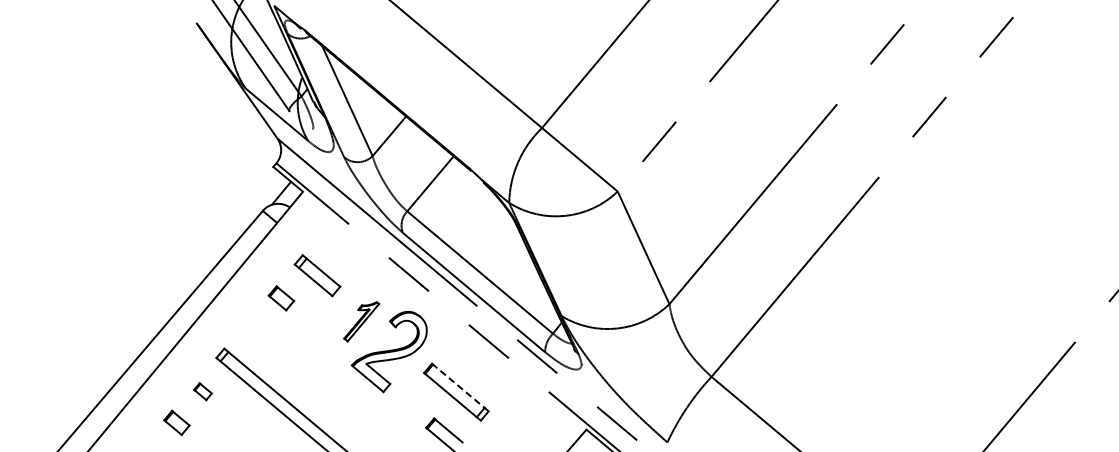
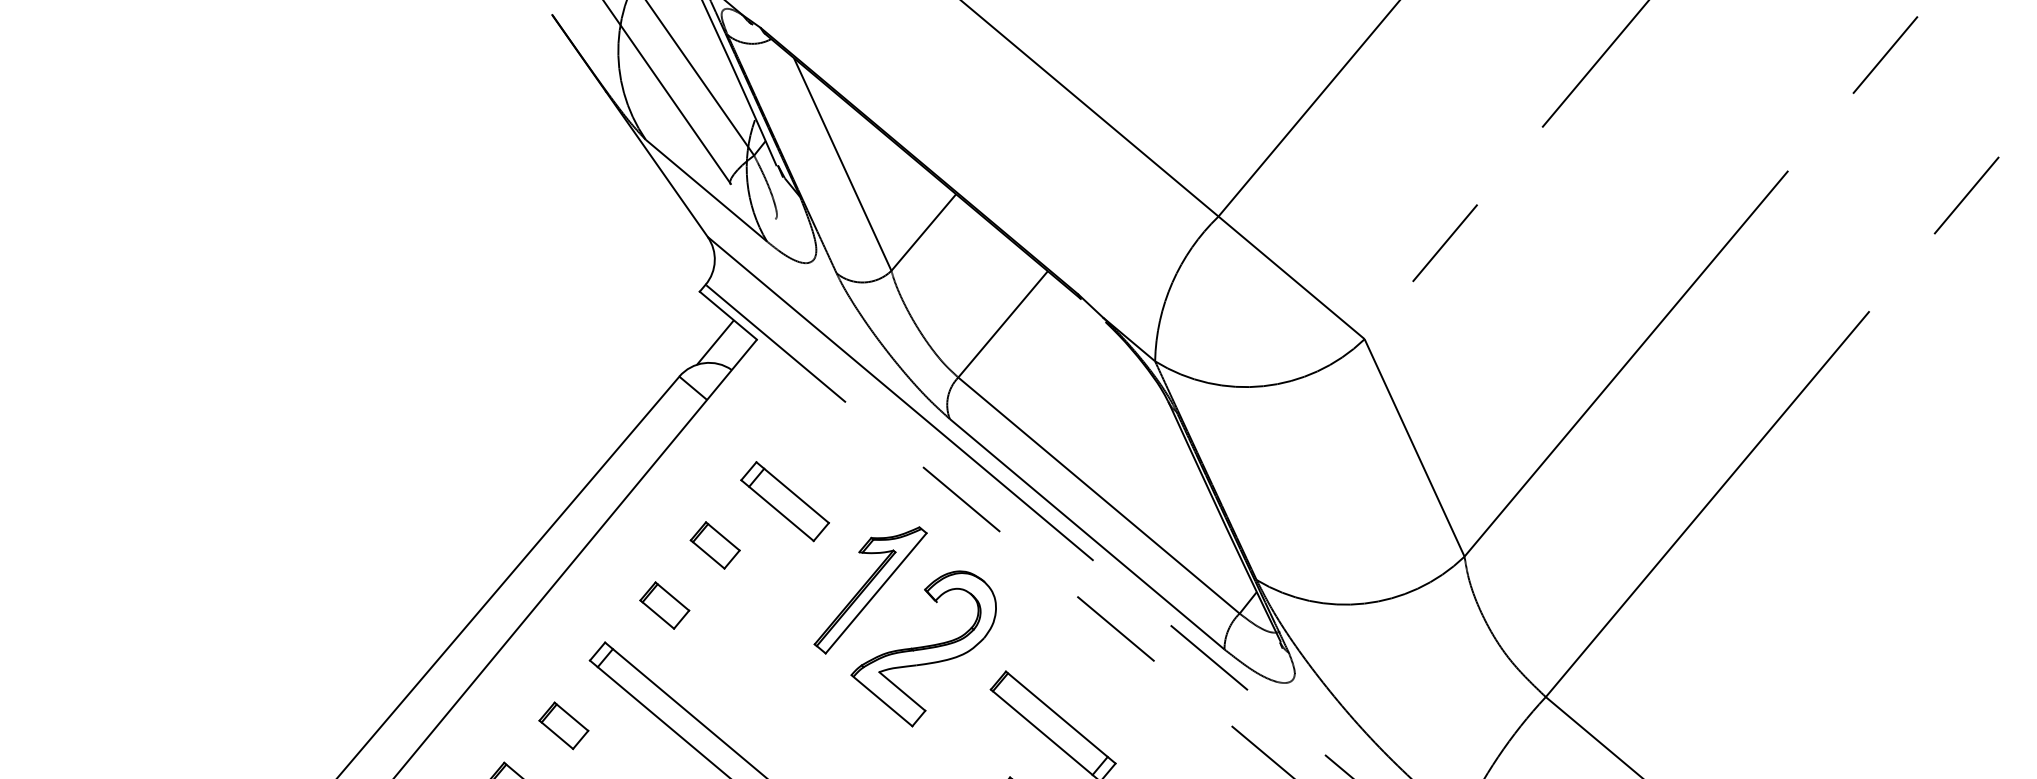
part: (361, 321) -> (869, 590), size x1.67
part: (254, 329) -> (663, 605), added
line: (460, 387) -> (1061, 717), dashed -> solid
part: (202, 391) -> (562, 725), size x1.43

